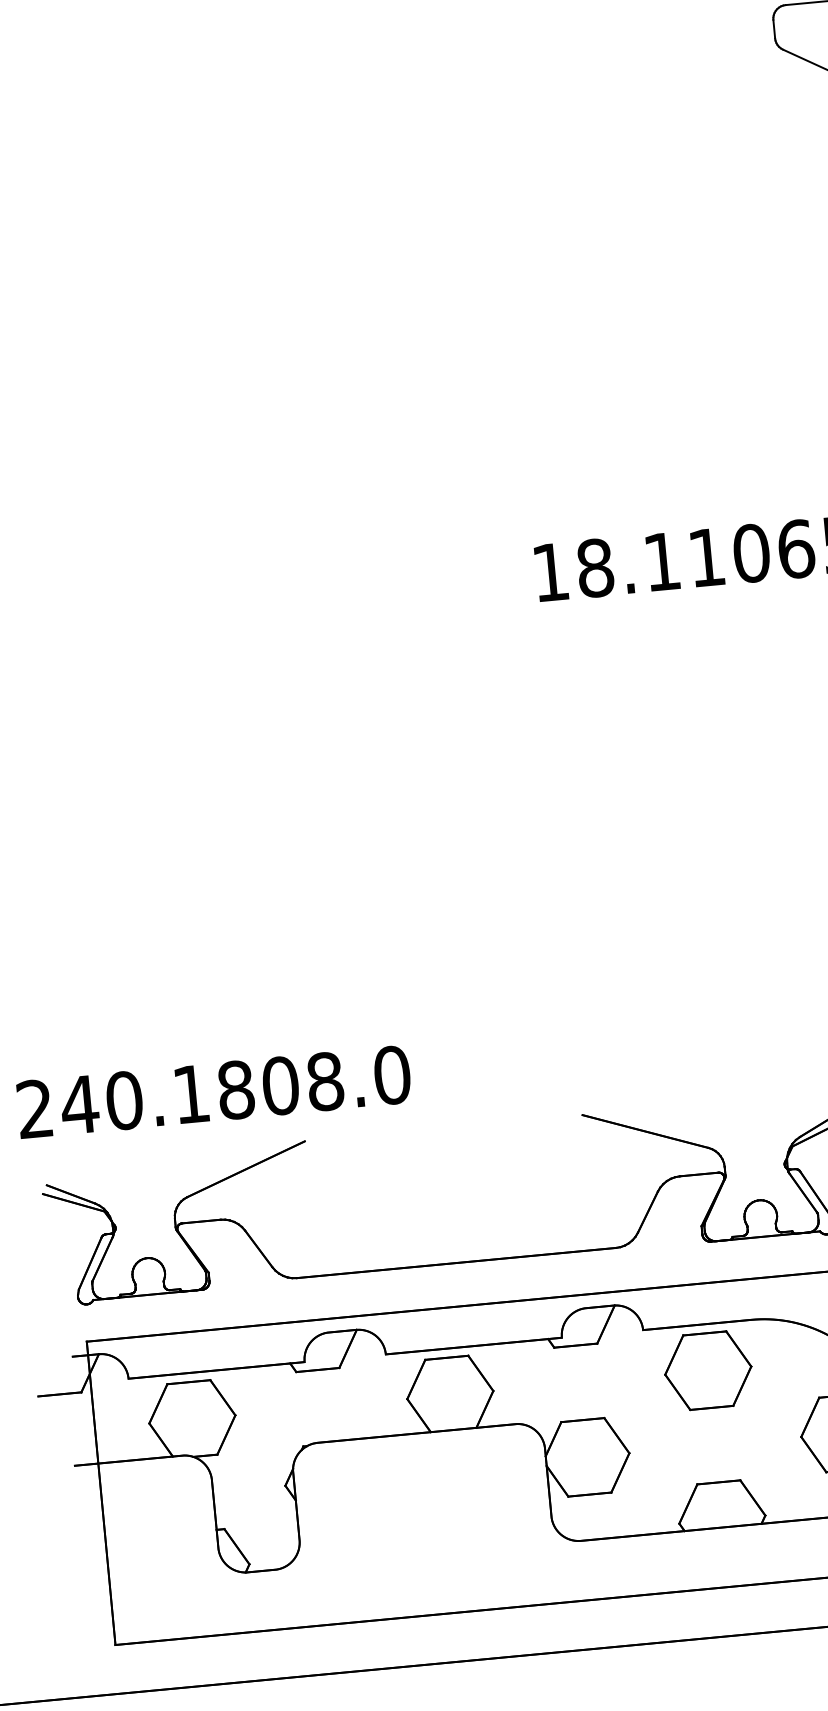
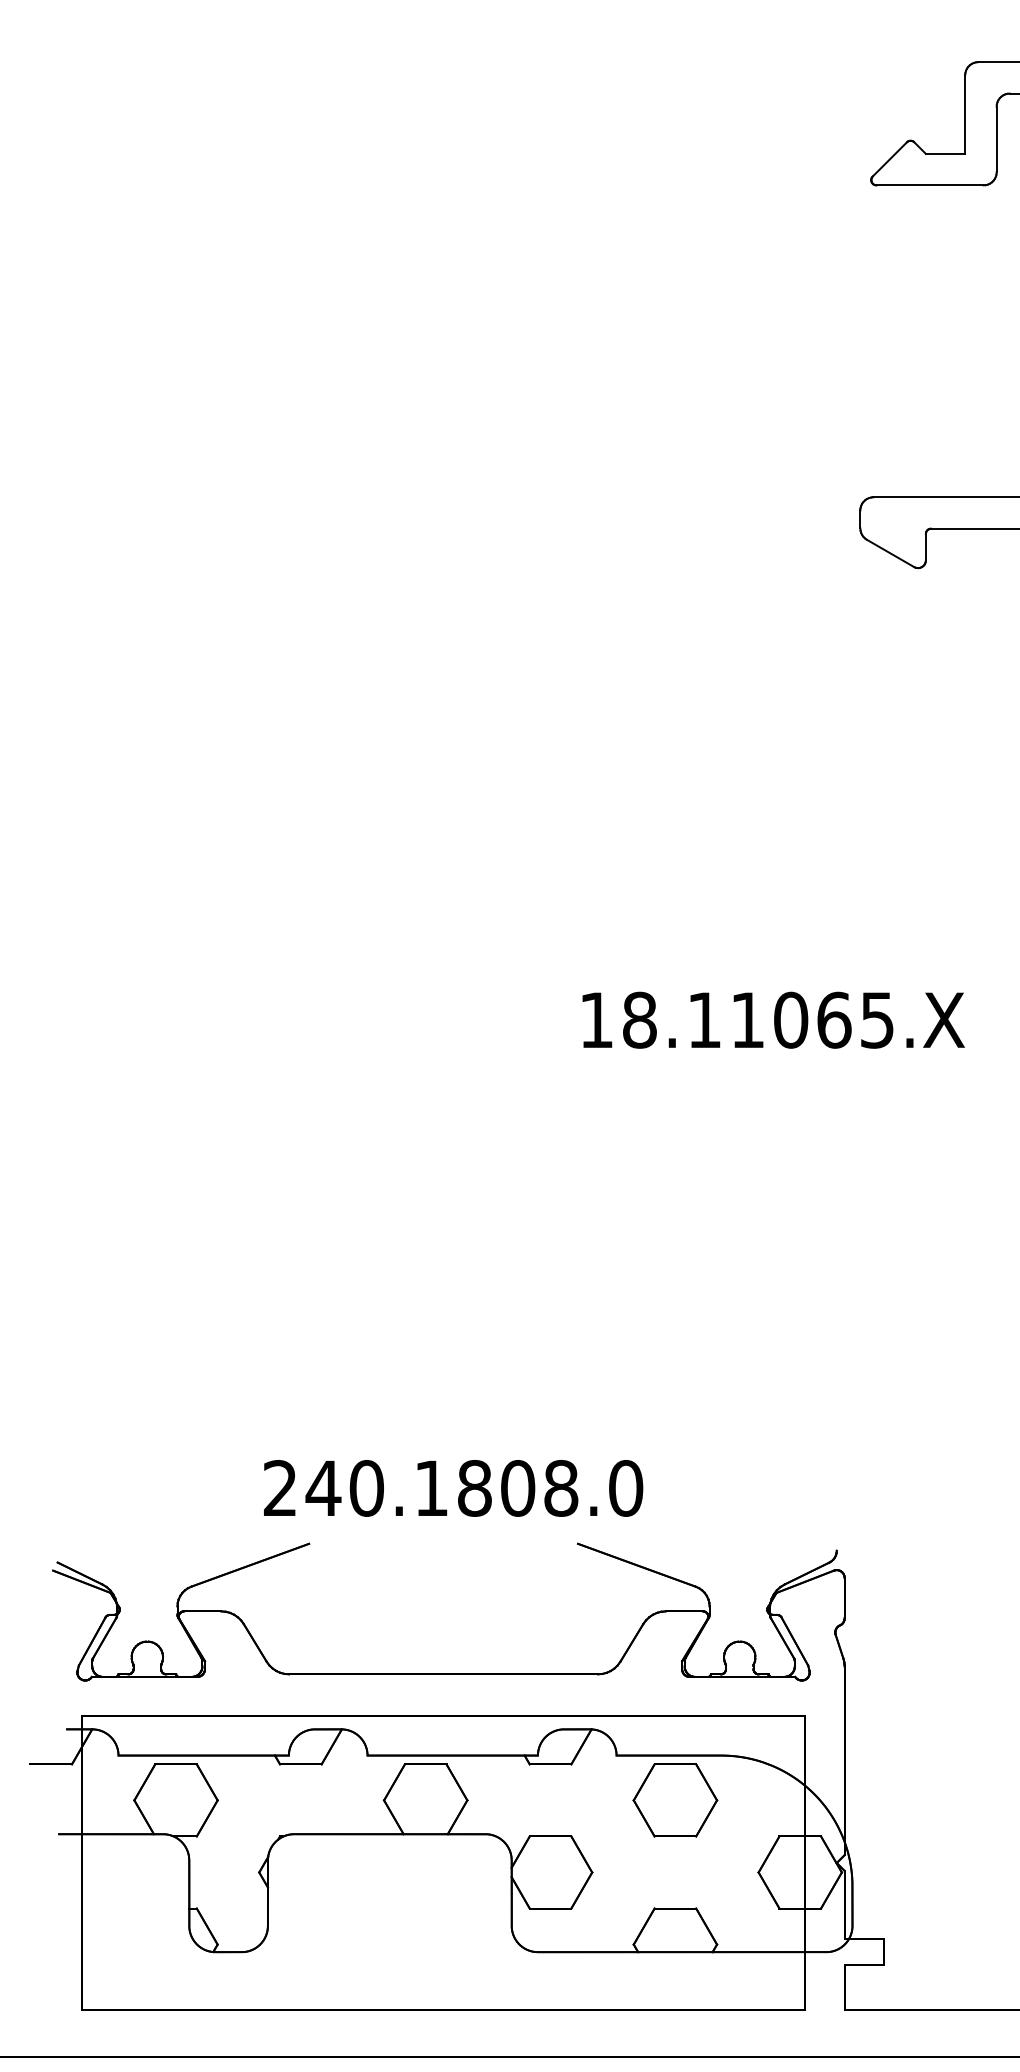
text: (214, 1092) -> (453, 1488), moved

